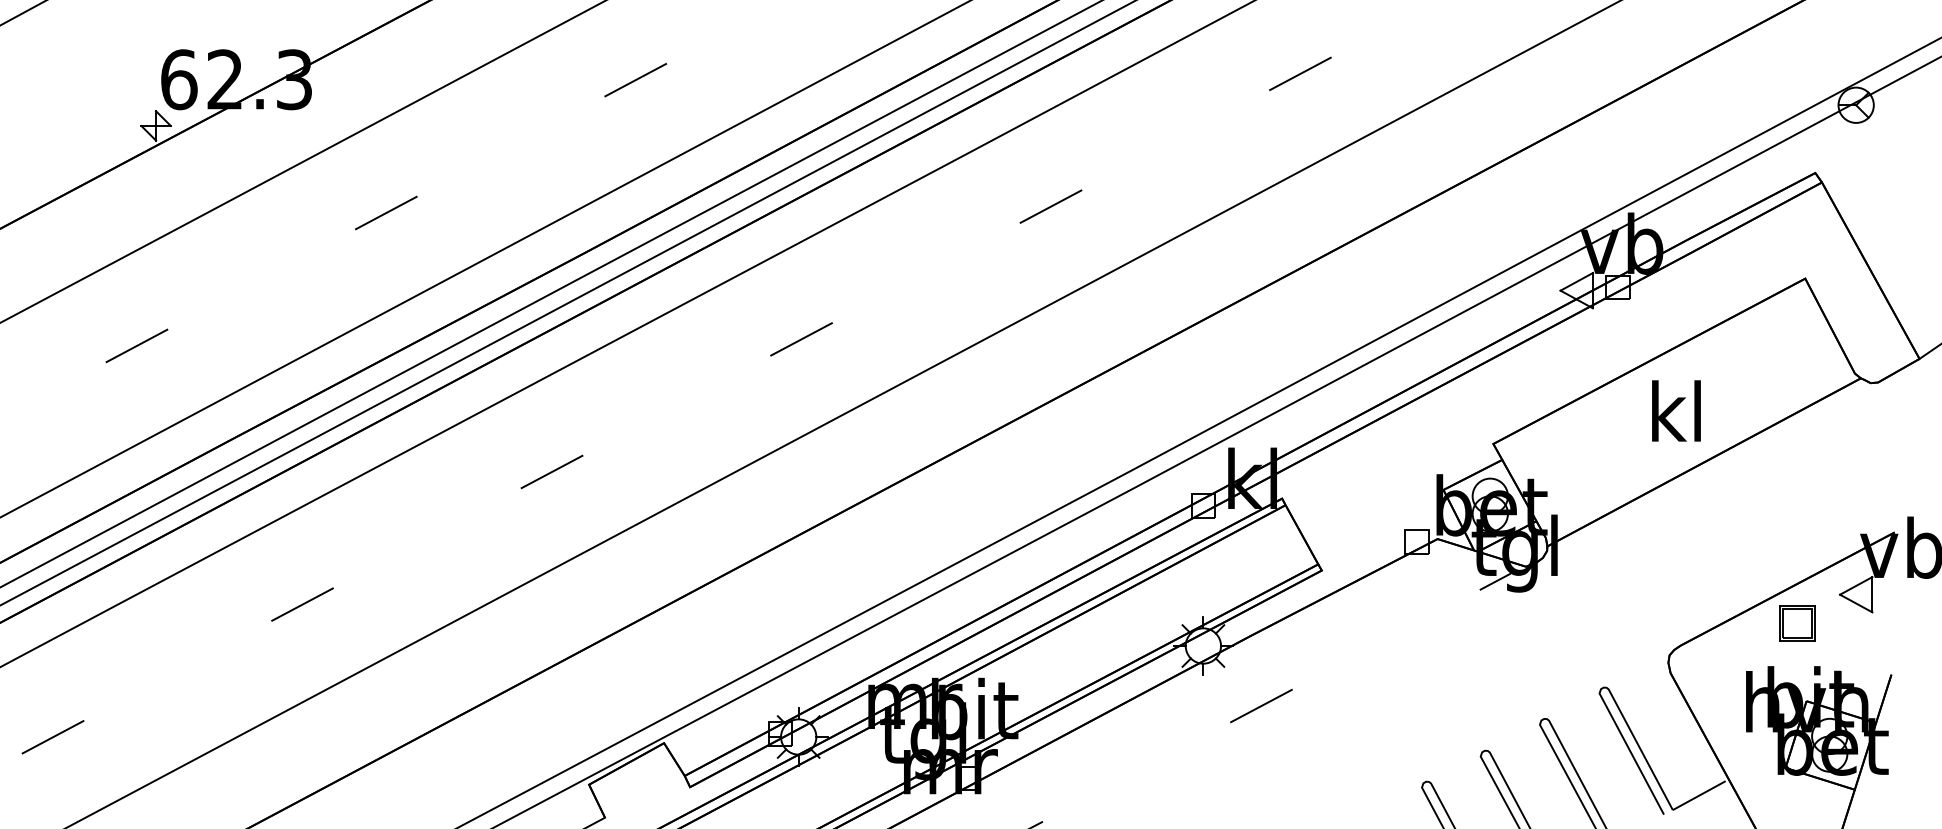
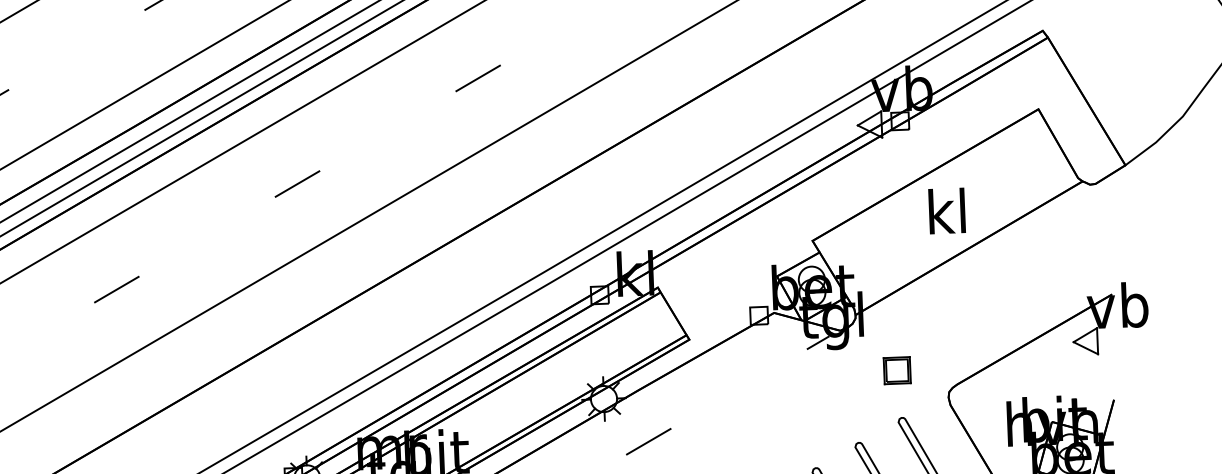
part: (1797, 623) -> (897, 370), moved

